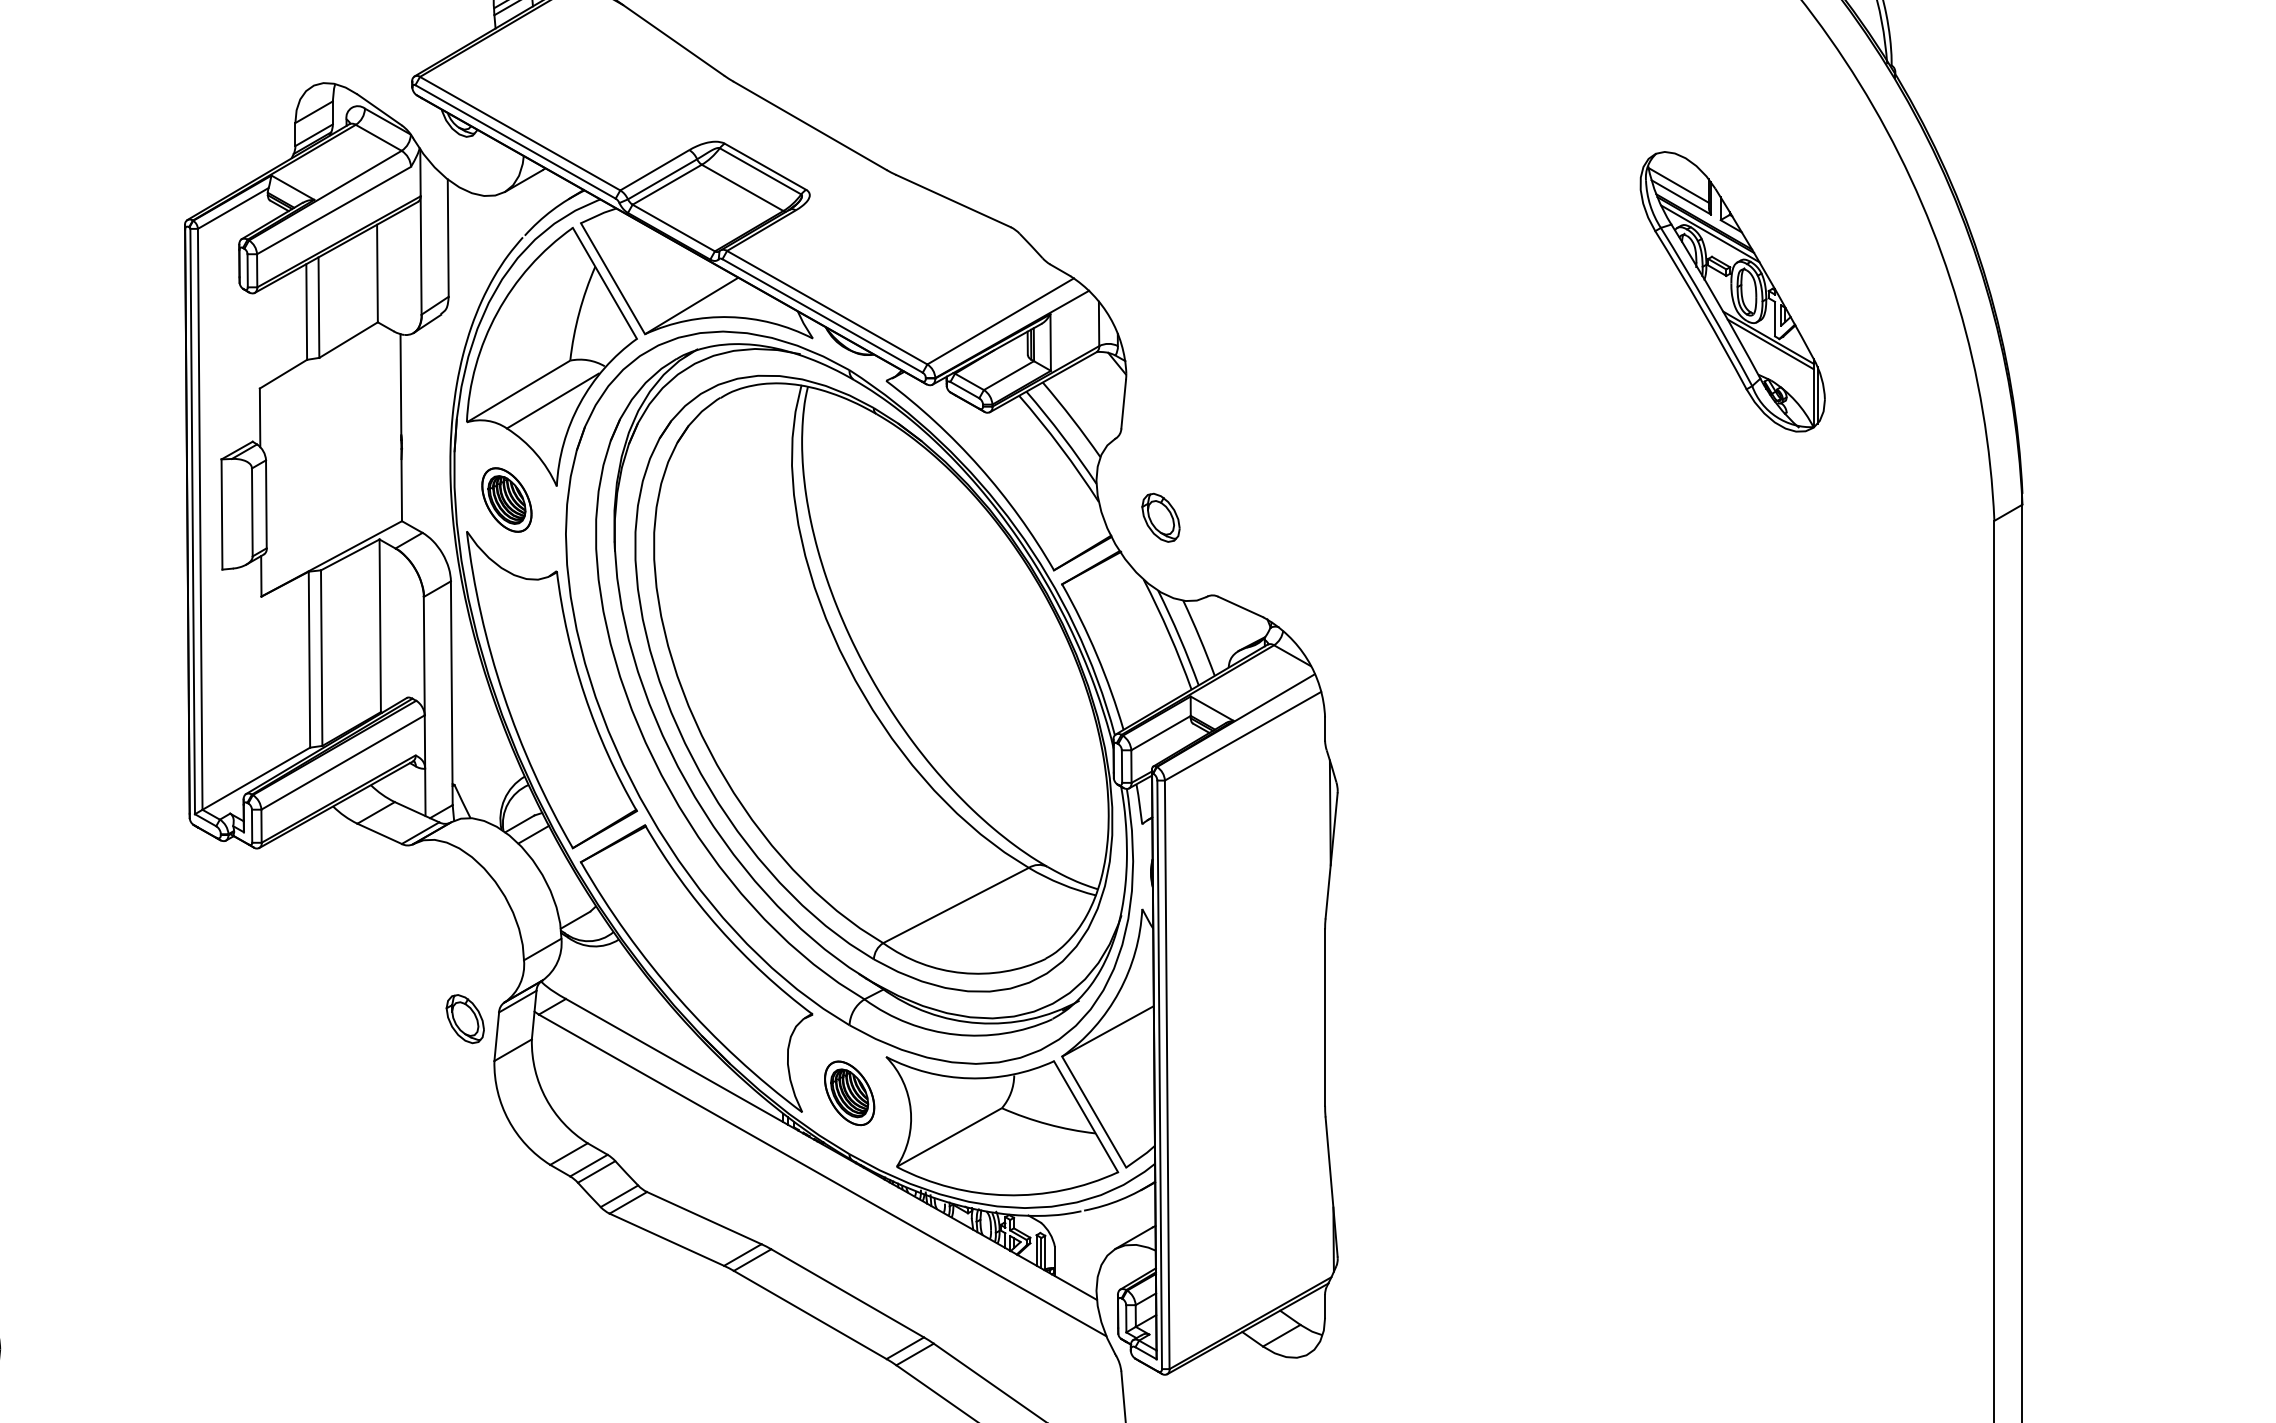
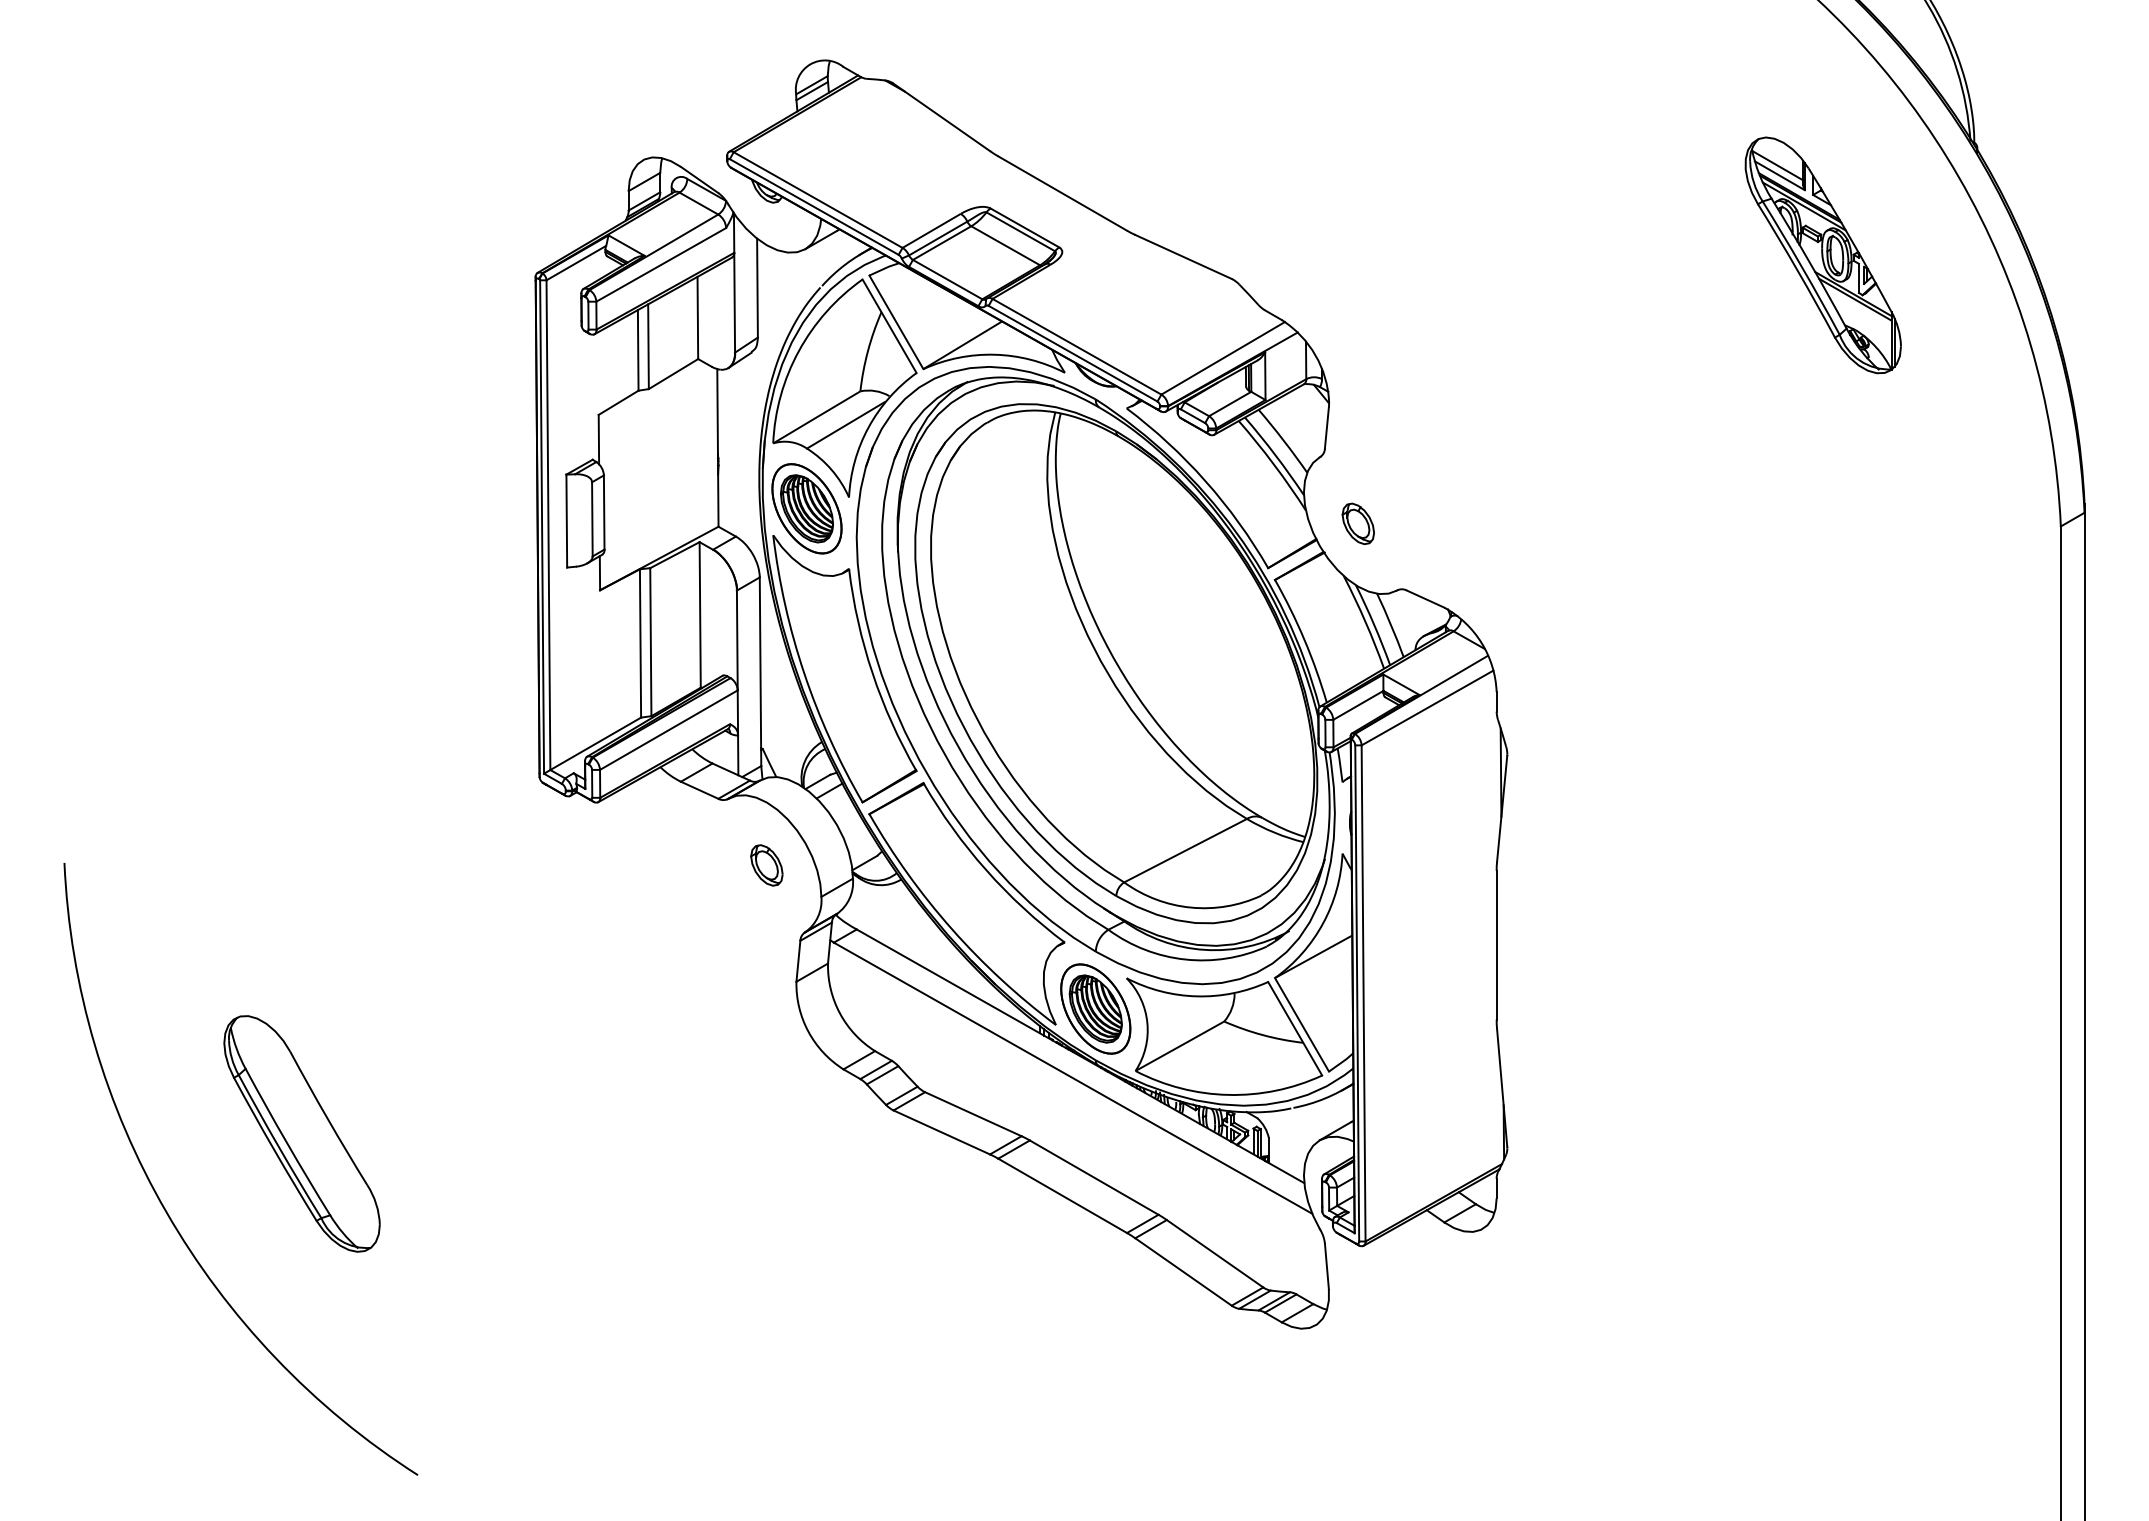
part: (1731, 291) -> (1822, 255), moved
part: (506, 499) -> (806, 508), size x1.67
part: (464, 1019) -> (766, 865), moved
part: (849, 1092) -> (1095, 1008), size x1.67

